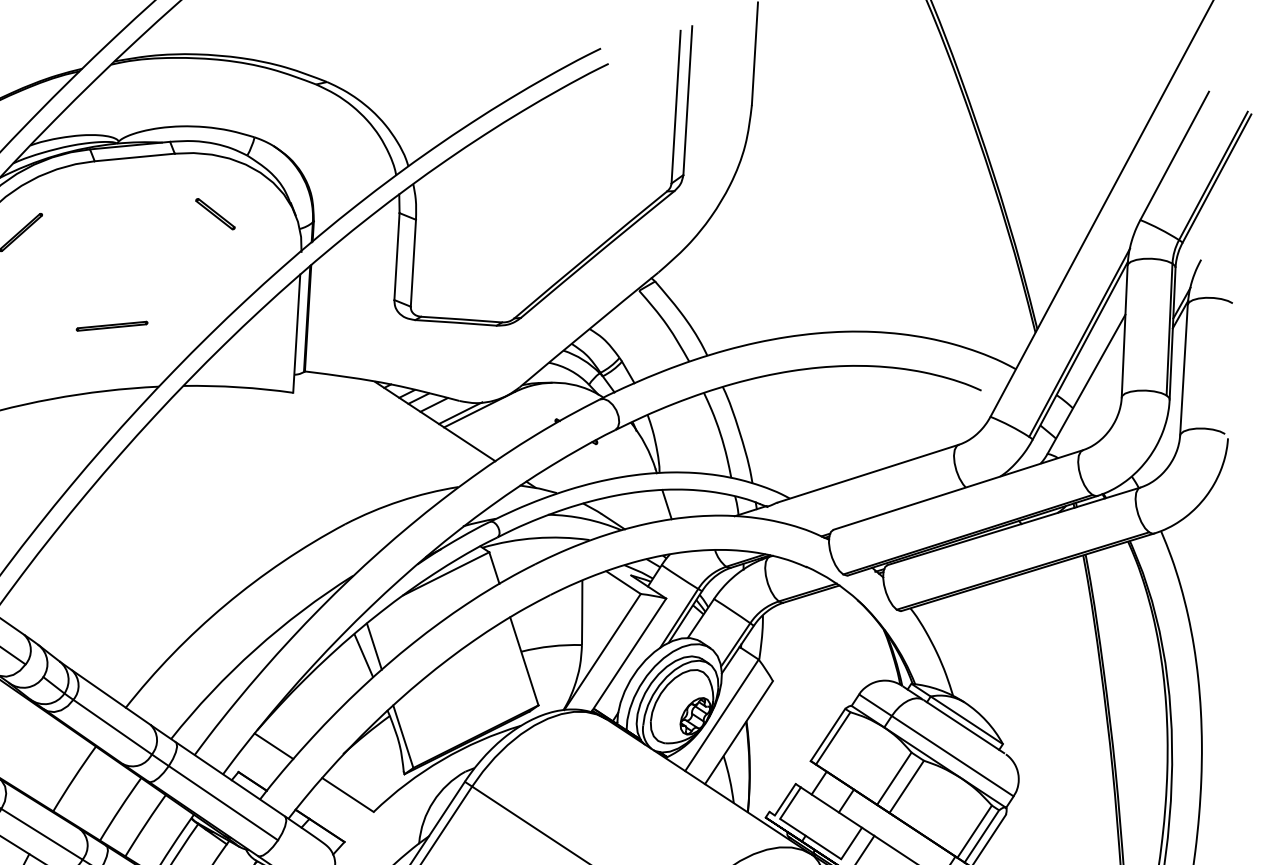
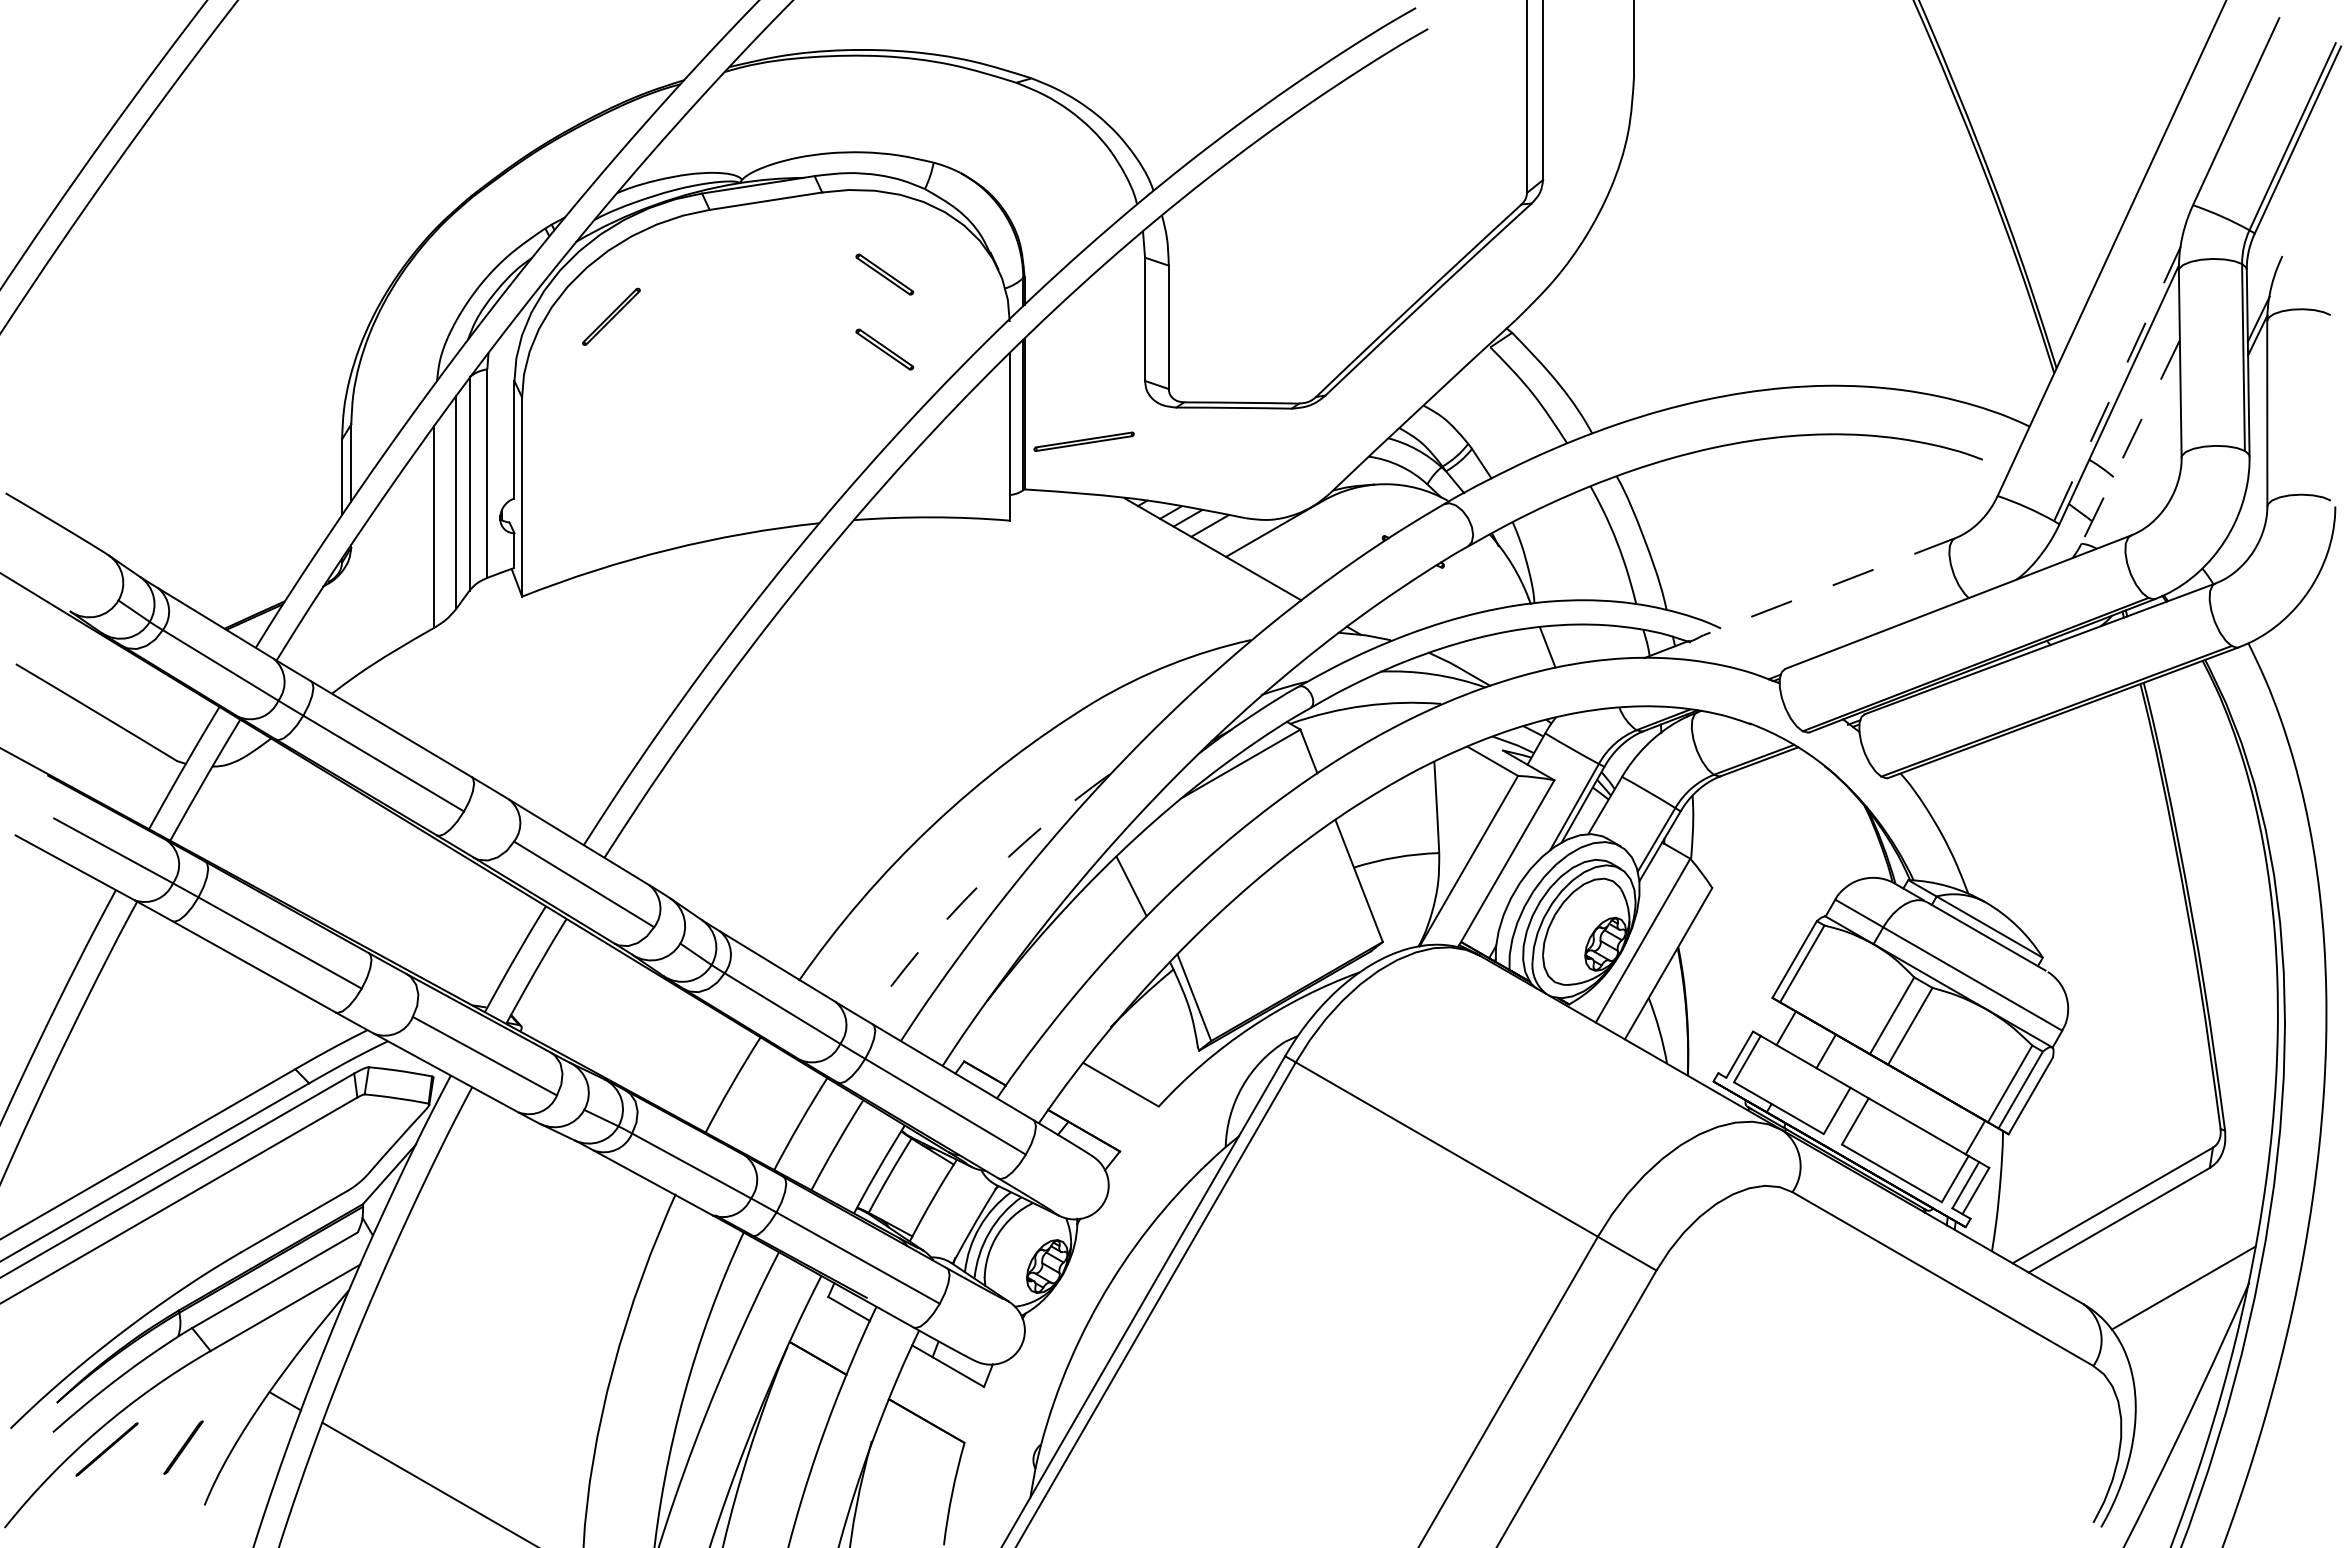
part: (212, 266) -> (884, 349), added
part: (111, 326) -> (1083, 441), moved
line: (1079, 342) -> (2117, 383), solid -> dashed
line: (1086, 384) -> (2130, 442), solid -> dashed
line: (460, 413) -> (1247, 535), removed
line: (868, 473) -> (1829, 586), solid -> dashed
line: (374, 646) -> (1145, 872), removed
arc: (255, 650) -> (977, 887), solid -> dashed
line: (273, 745) -> (1011, 1021), removed

